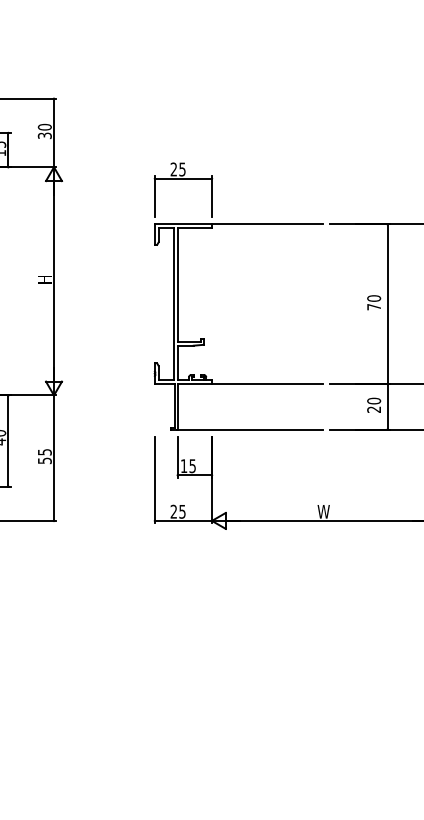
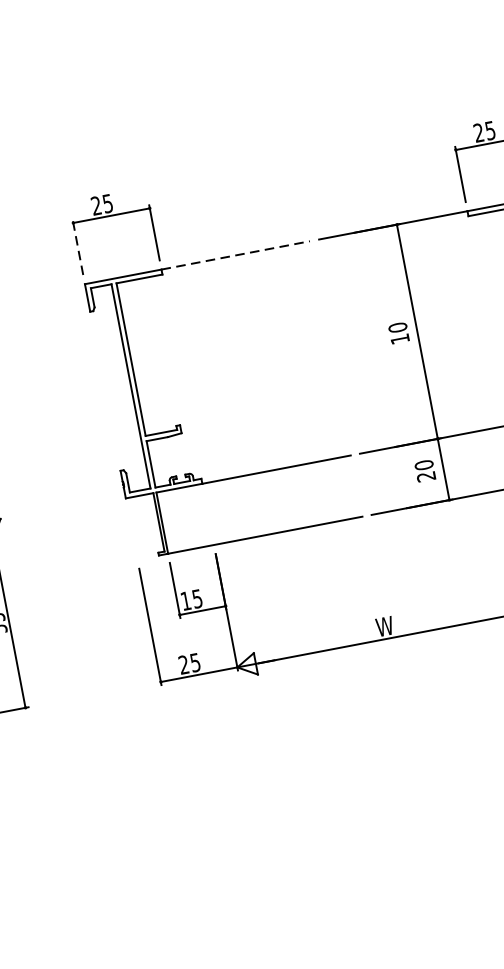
line: (154, 196) -> (77, 247), solid -> dashed
line: (267, 224) -> (235, 255), solid -> dashed
text: (373, 307) -> (399, 339), 70 -> 10

